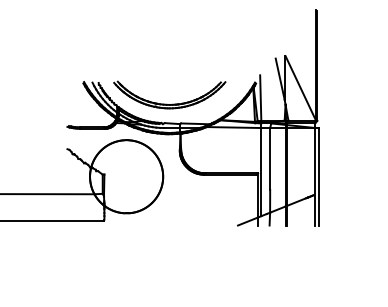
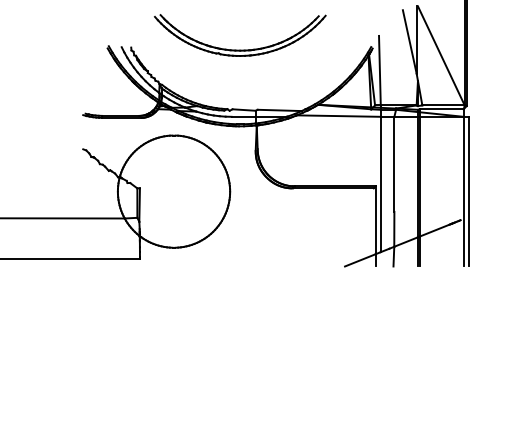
part: (166, 103) -> (235, 48), moved

